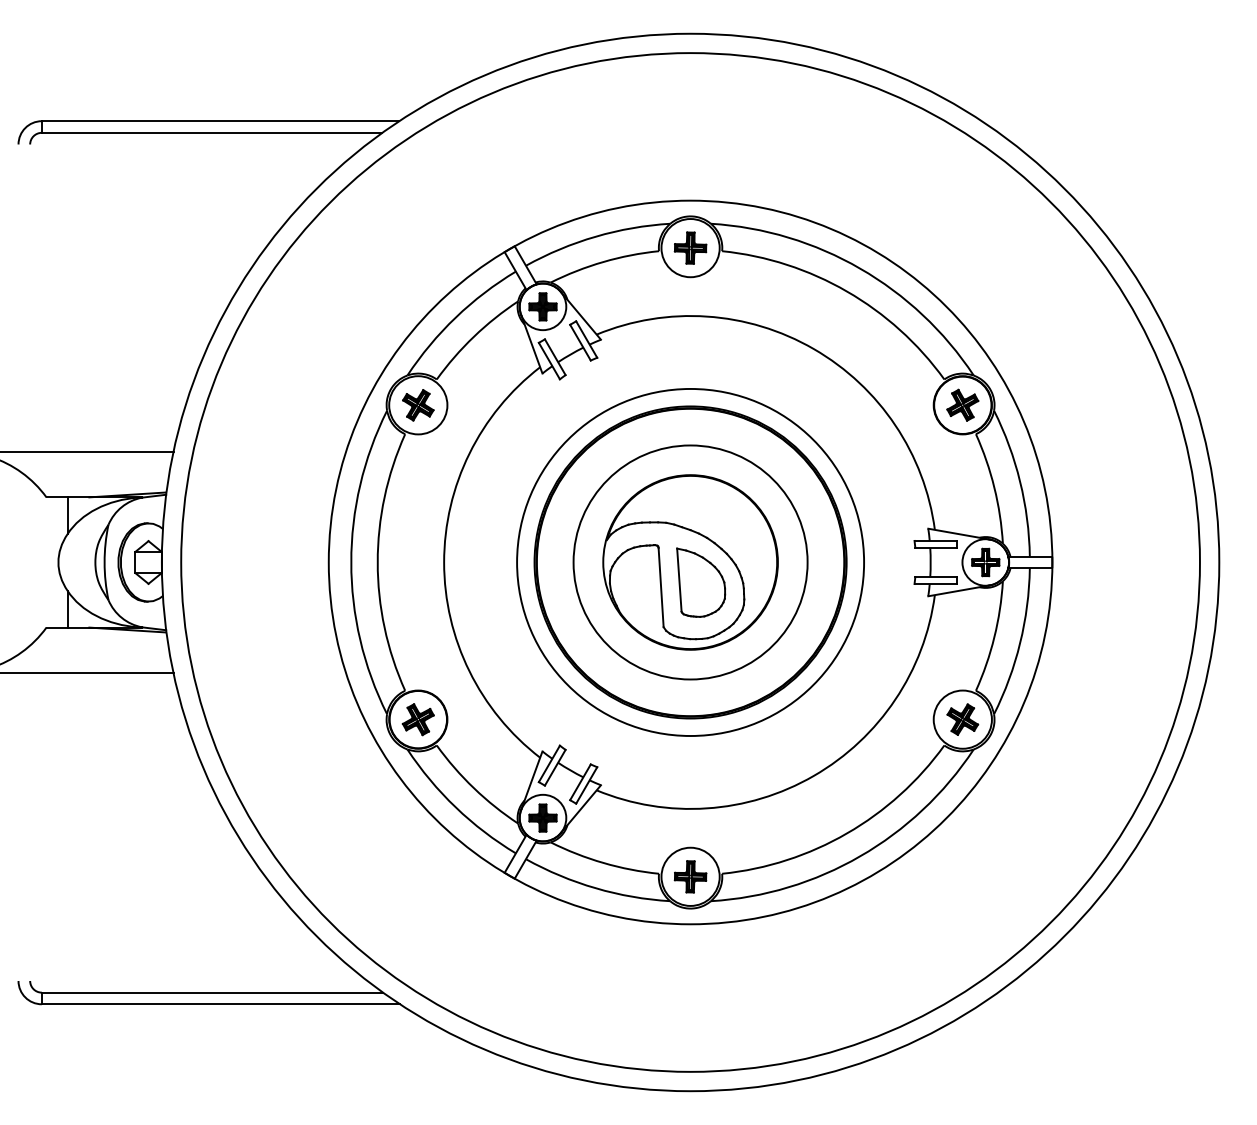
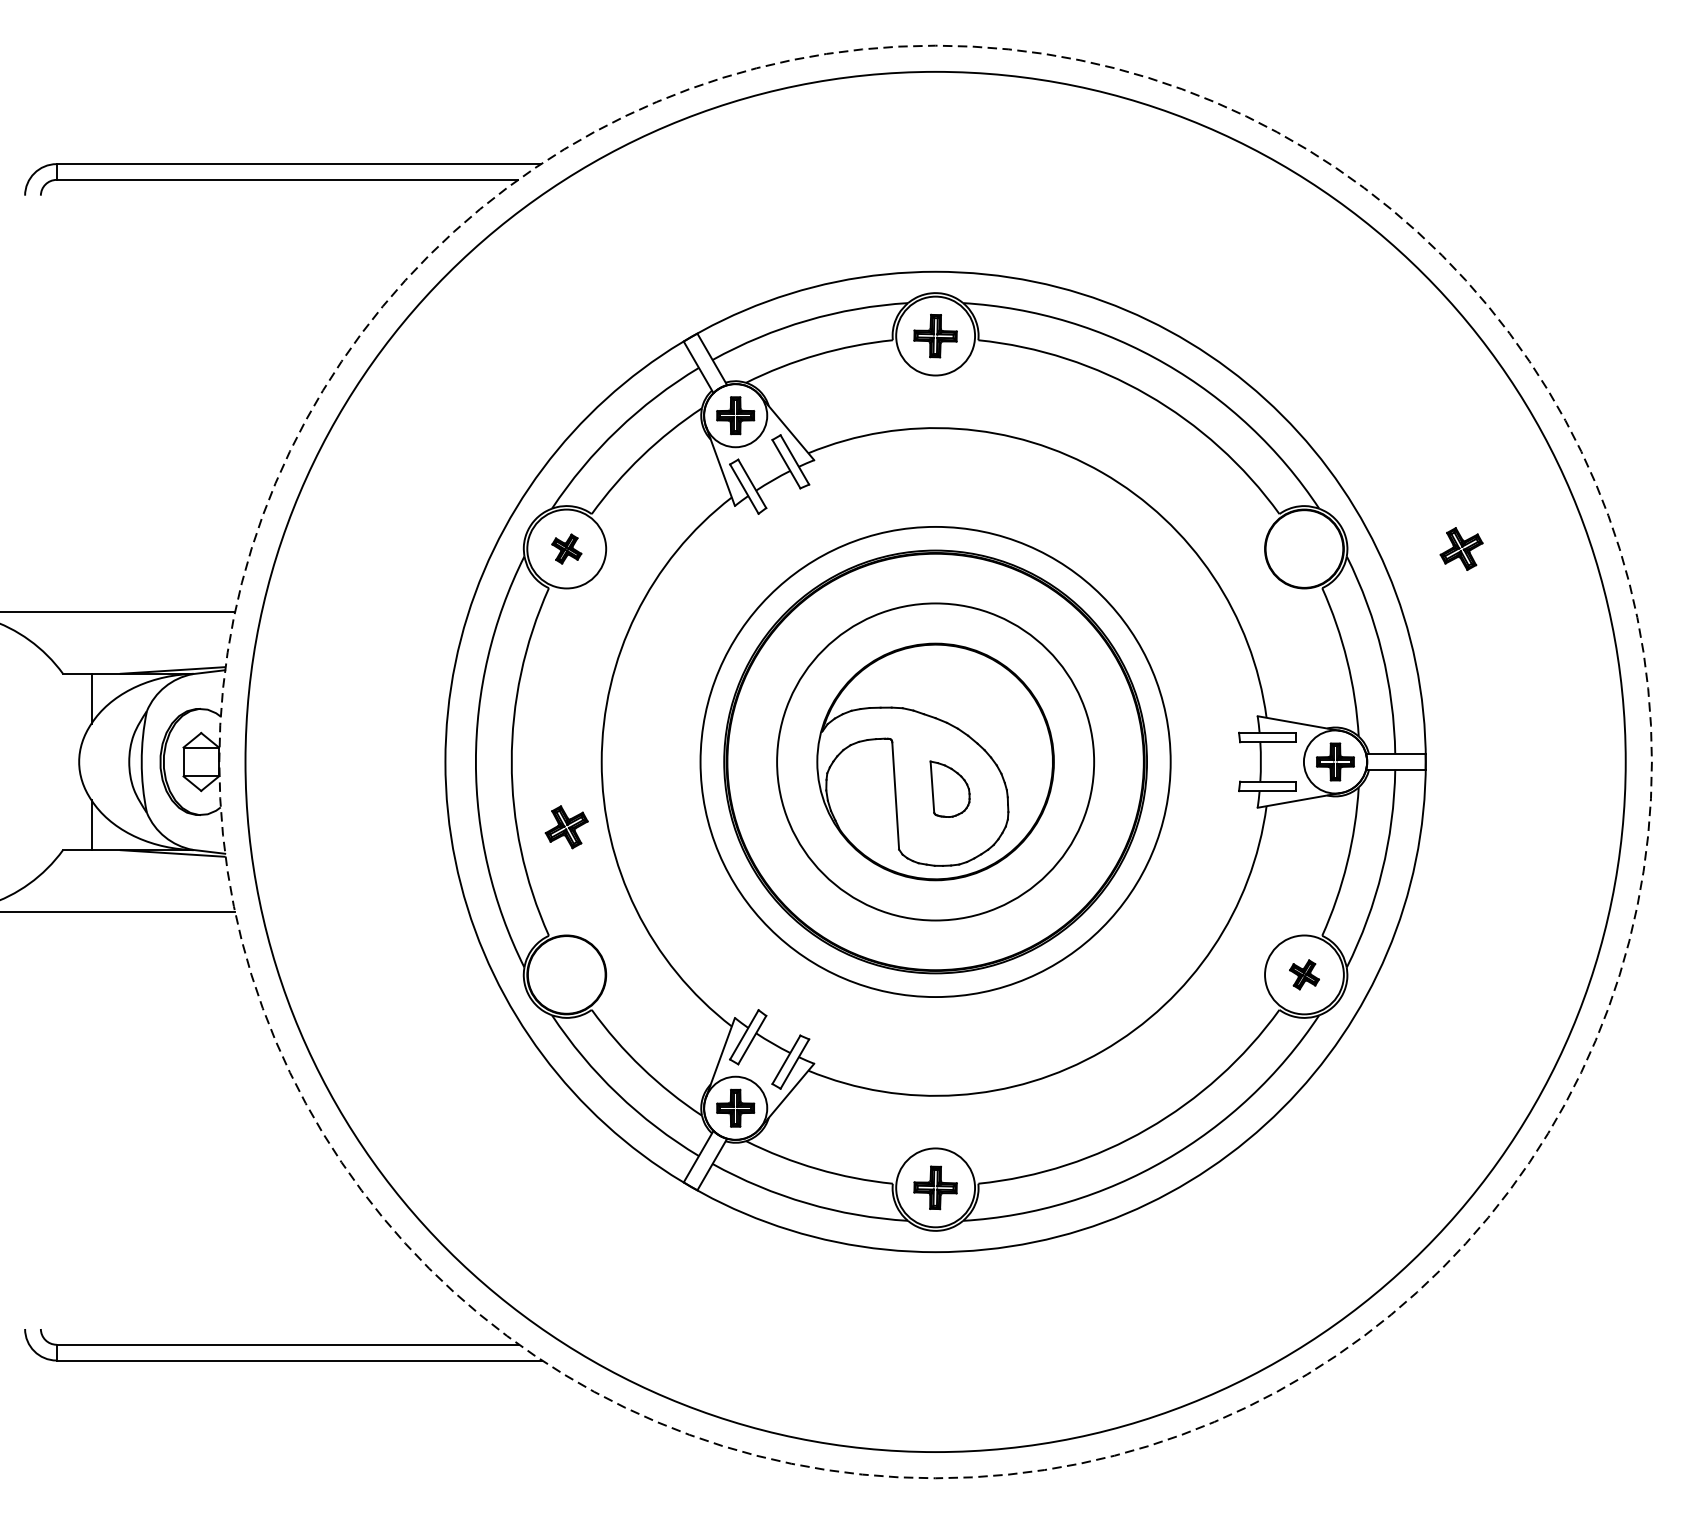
part: (962, 404) -> (1461, 547), moved
part: (418, 405) -> (566, 549), size x0.7
circle: (690, 562) -> (935, 762), solid -> dashed
part: (701, 582) -> (950, 789), size x0.6
part: (417, 719) -> (565, 827), moved
part: (962, 719) -> (1304, 974), size x0.7

